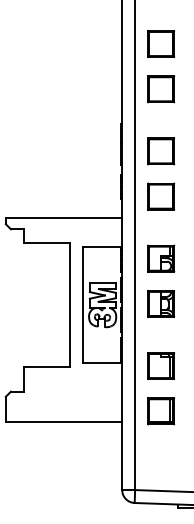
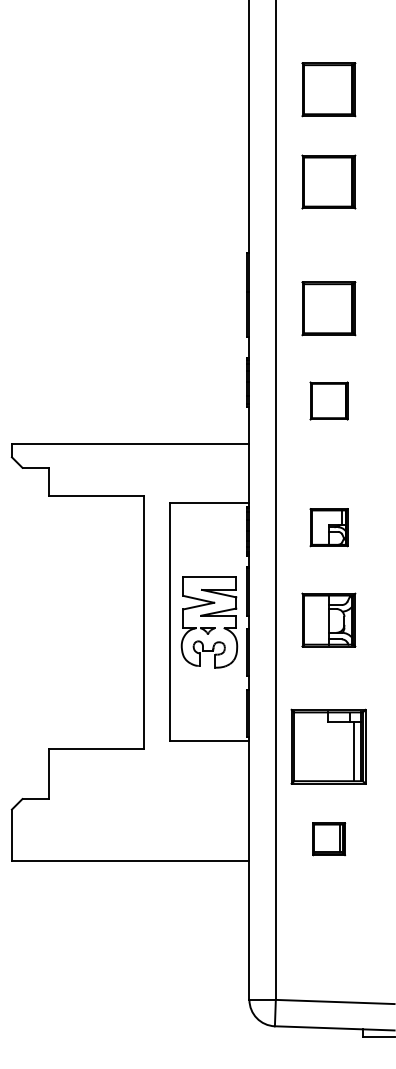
part: (161, 196) -> (329, 400), size x0.7
part: (161, 258) -> (329, 527), size x0.7
part: (161, 365) -> (329, 745), size x1.4
part: (161, 411) -> (329, 839), size x0.6

